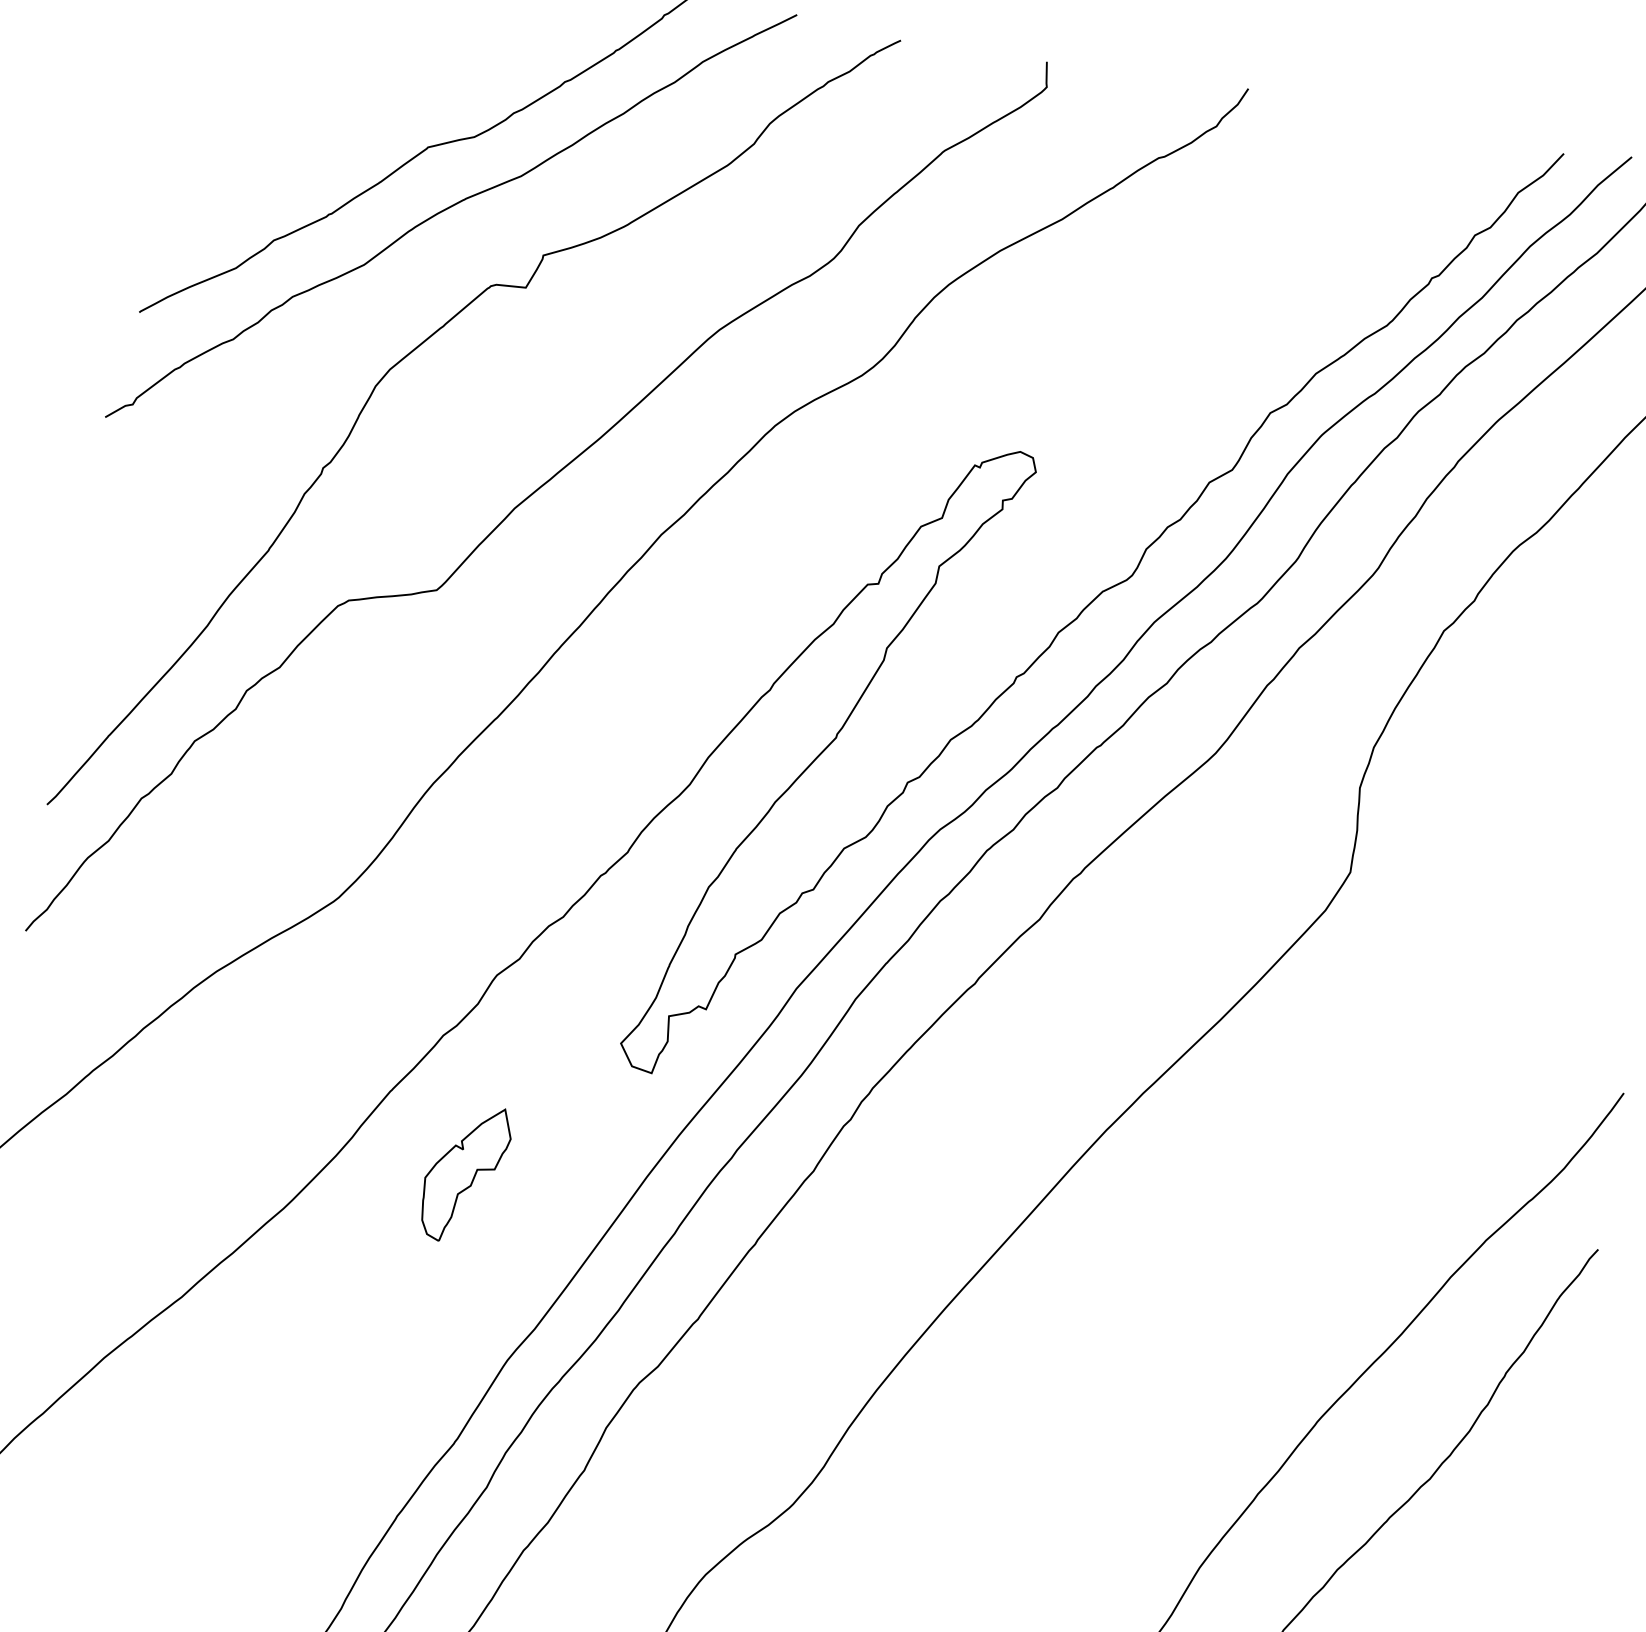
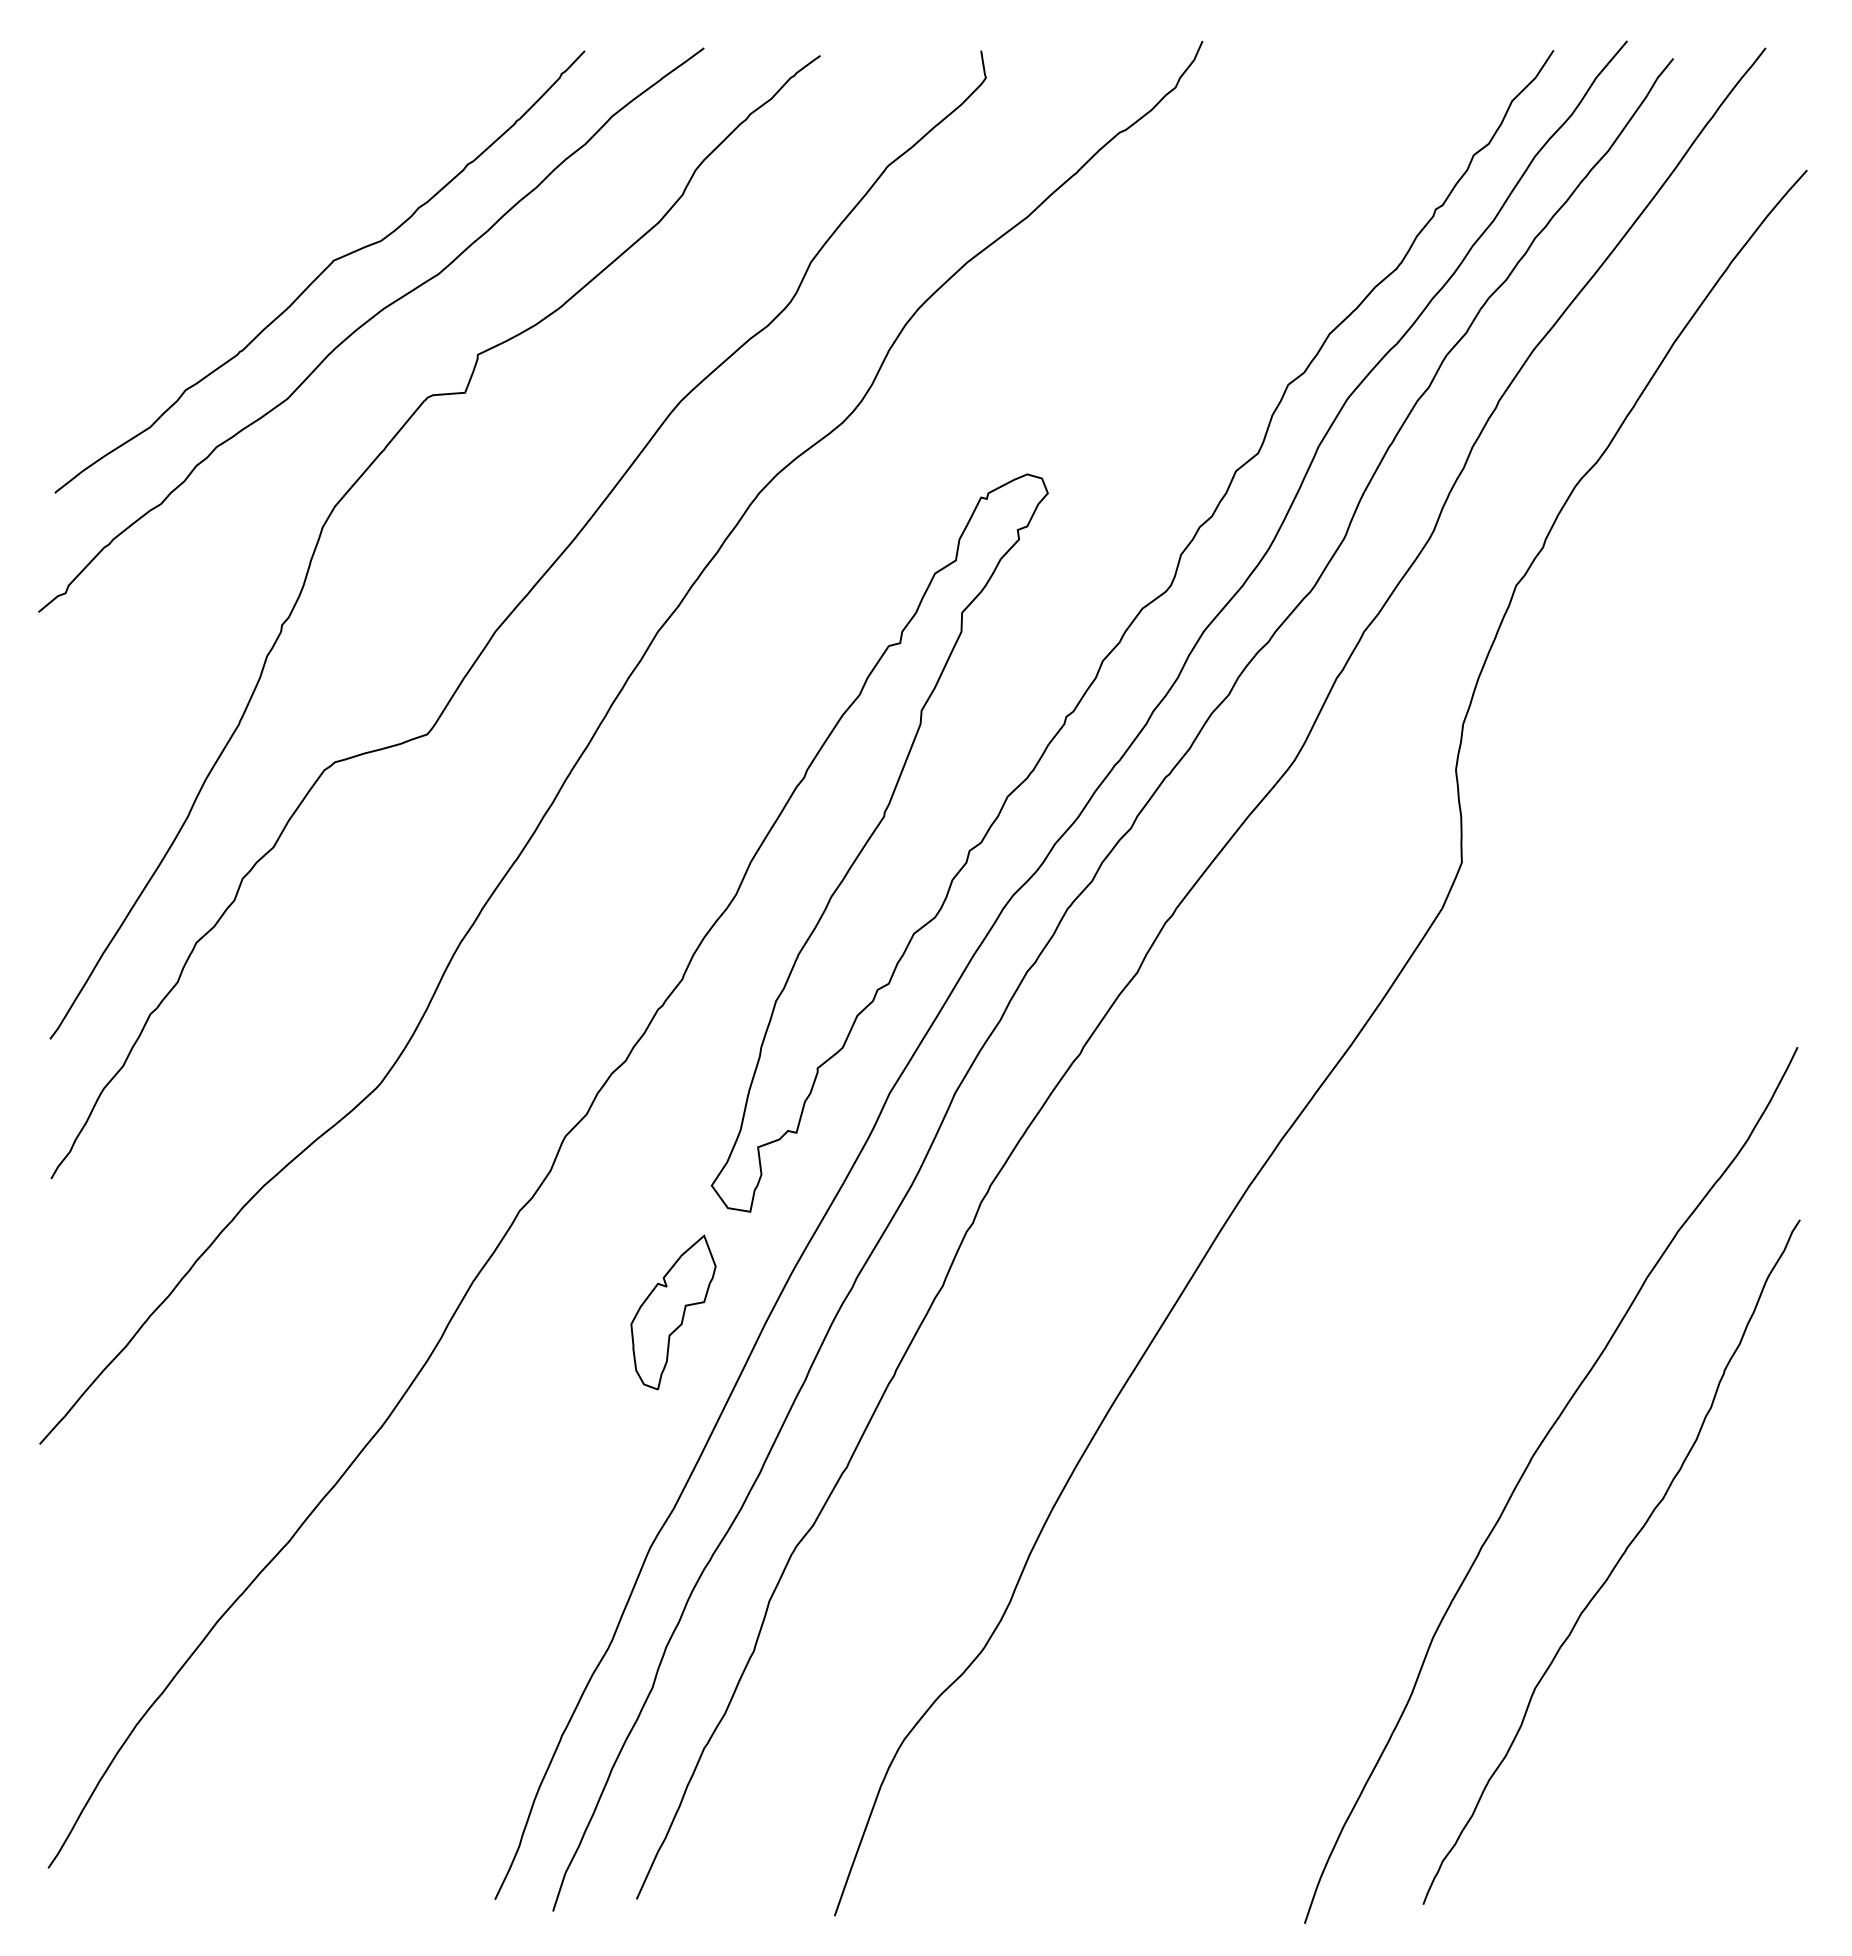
part: (465, 1173) -> (673, 1312), moved

